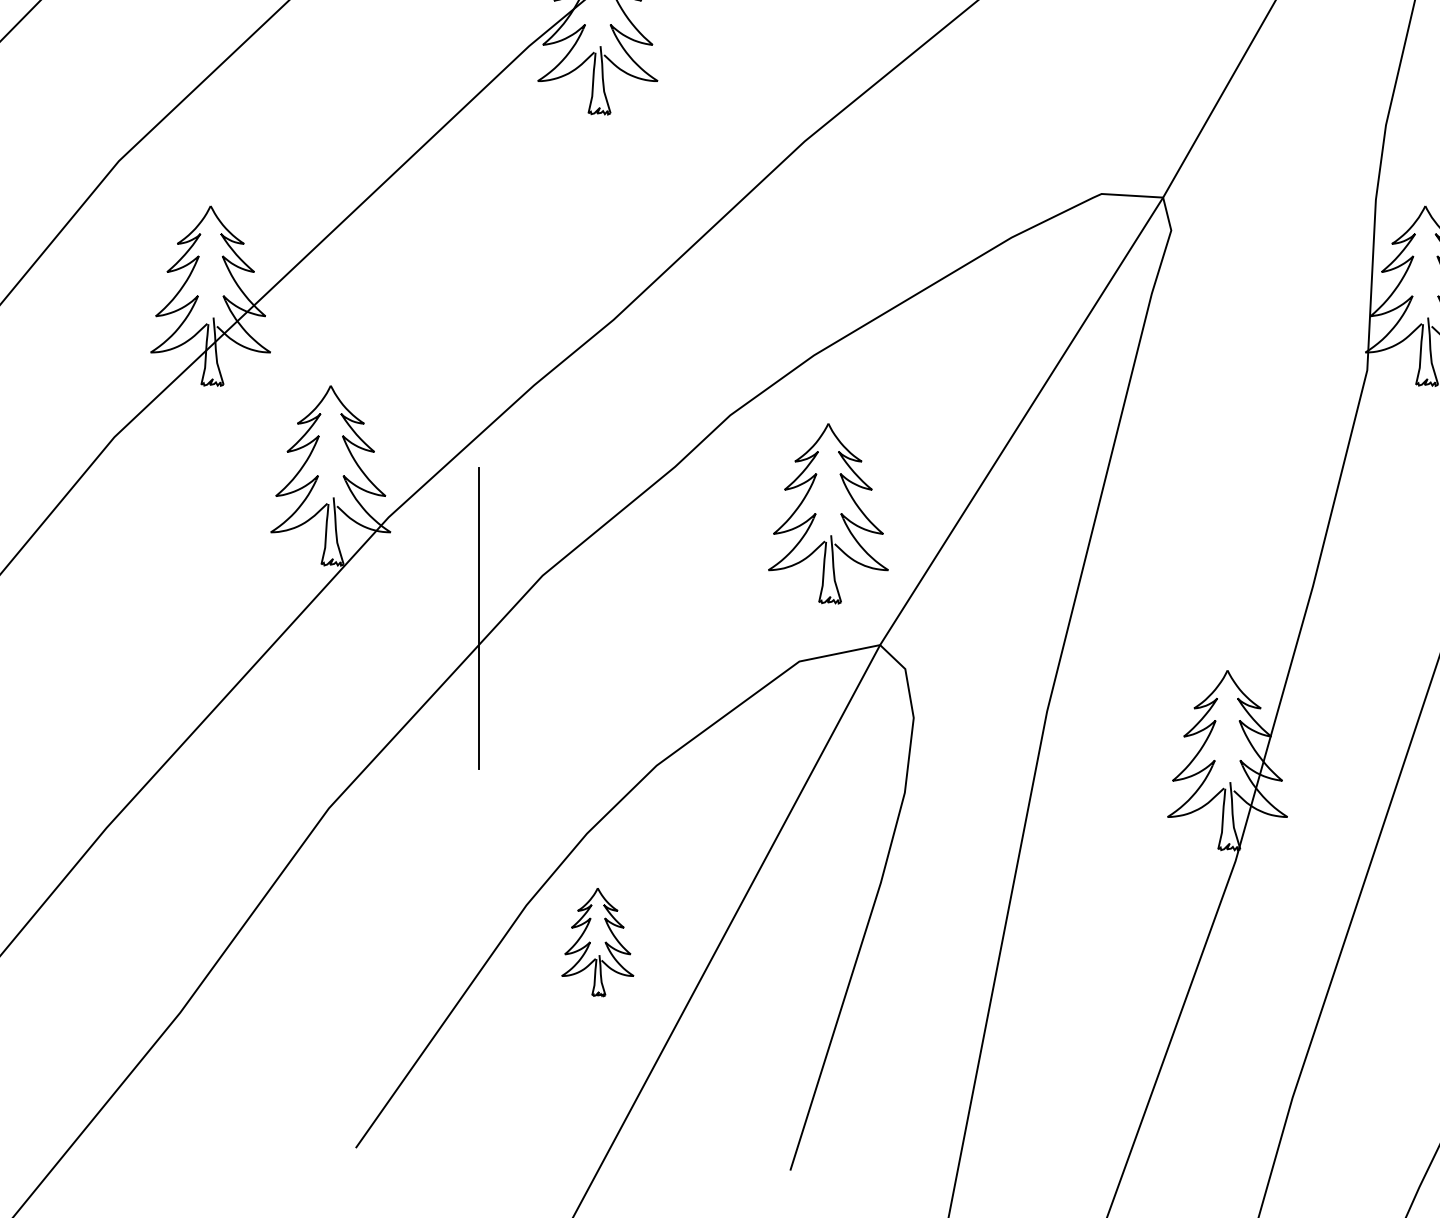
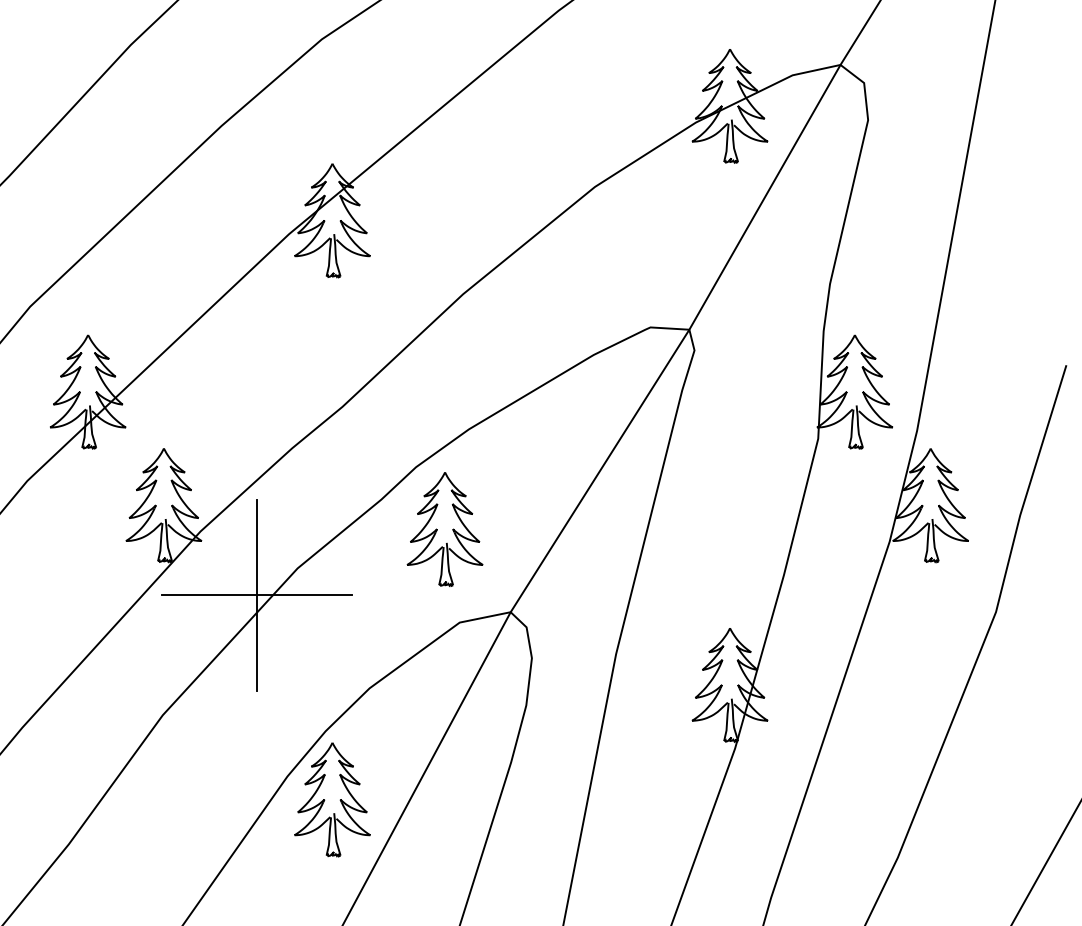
part: (827, 514) -> (444, 529), moved
line: (477, 618) -> (256, 595), added
part: (597, 941) -> (332, 799), size x1.67

